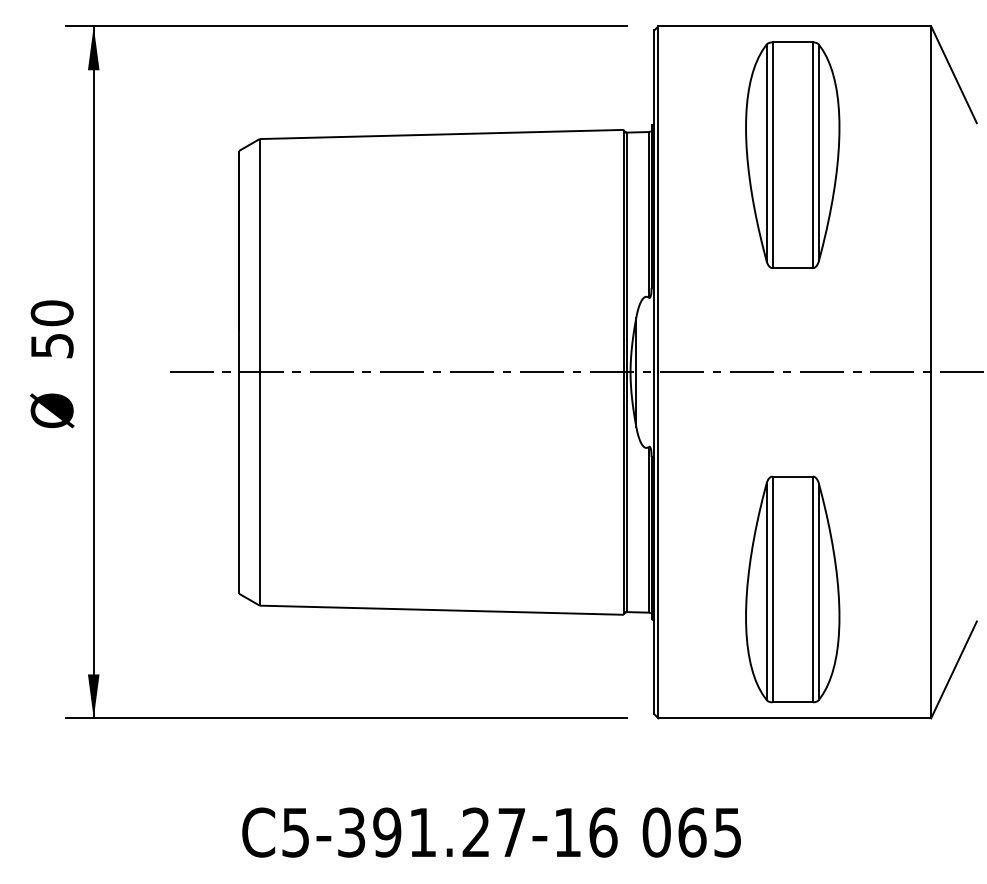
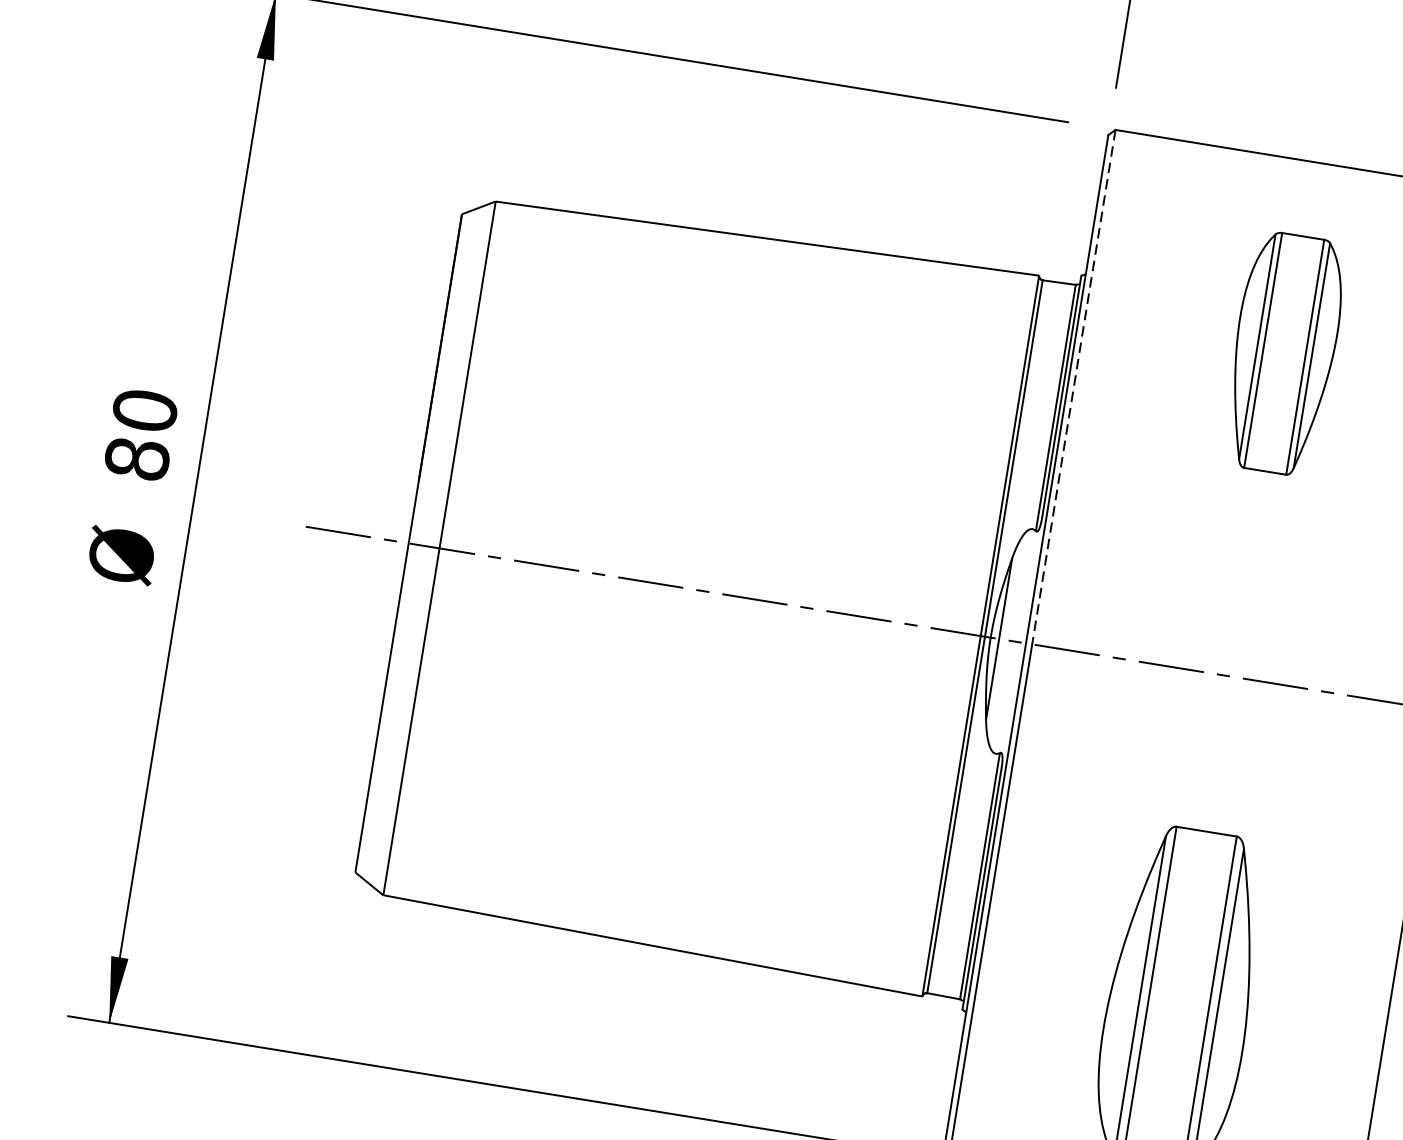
part: (792, 154) -> (1283, 352), size x0.7
line: (658, 199) -> (1073, 387), solid -> dashed
text: (51, 345) -> (136, 458), 50 -> 80

